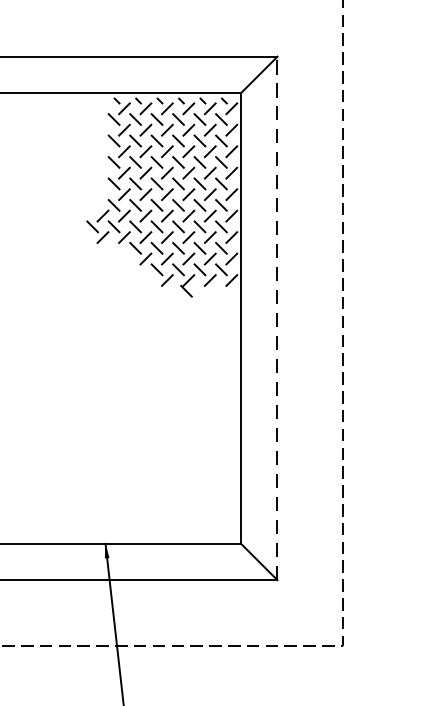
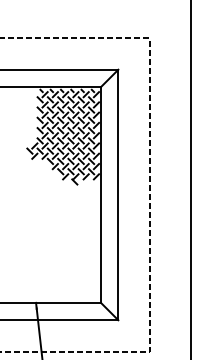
line: (277, 317) -> (118, 194), dashed -> solid

